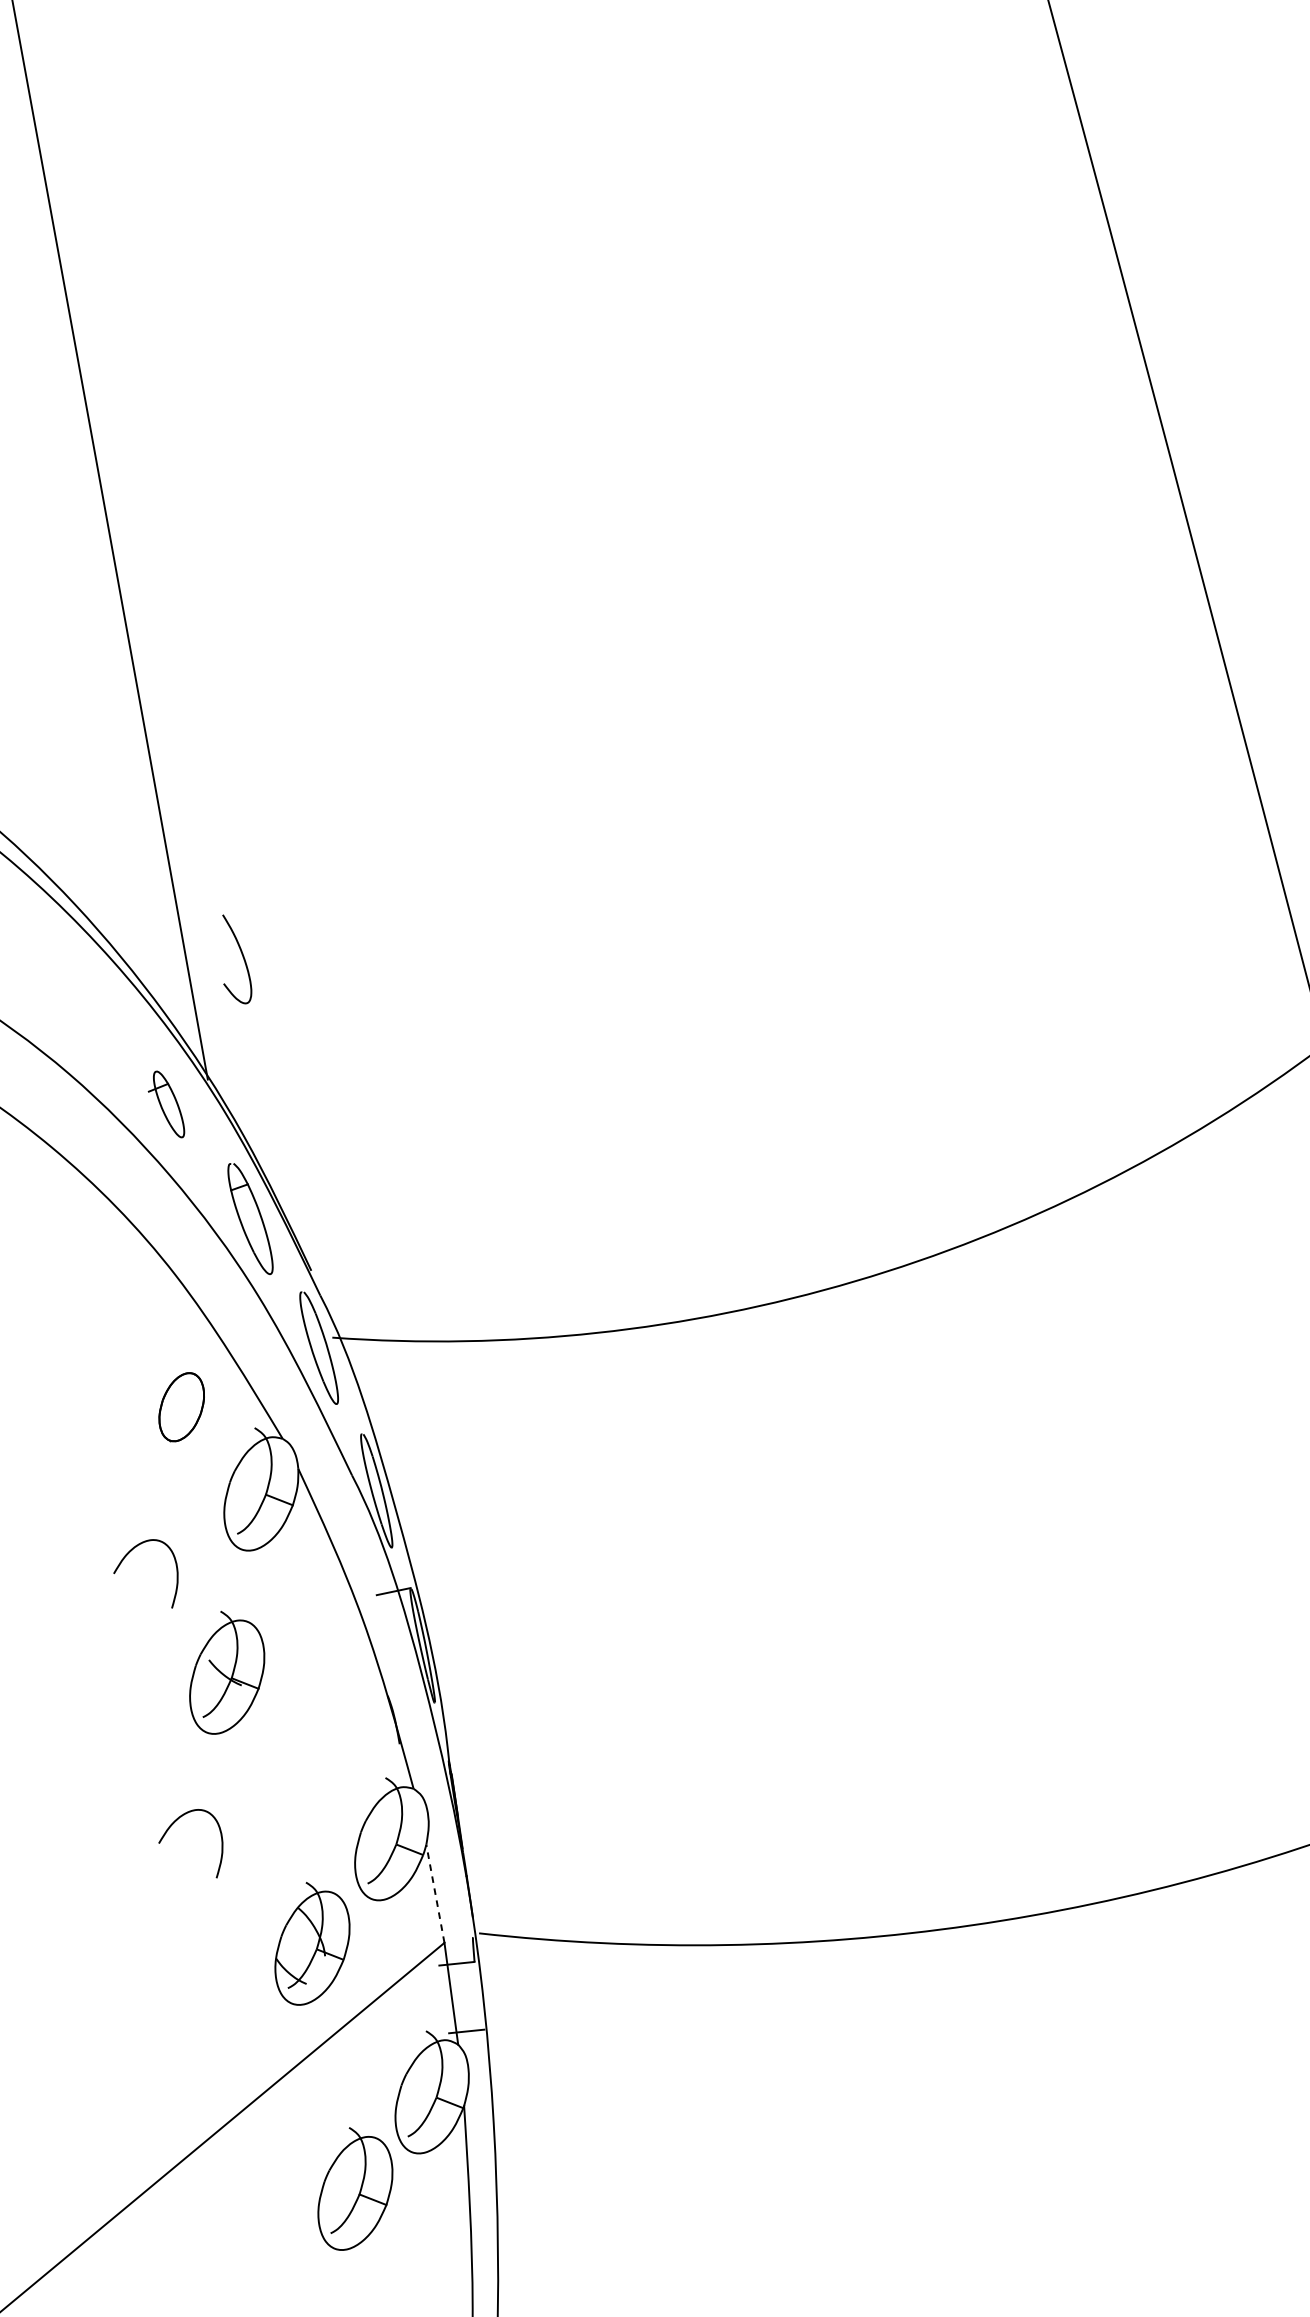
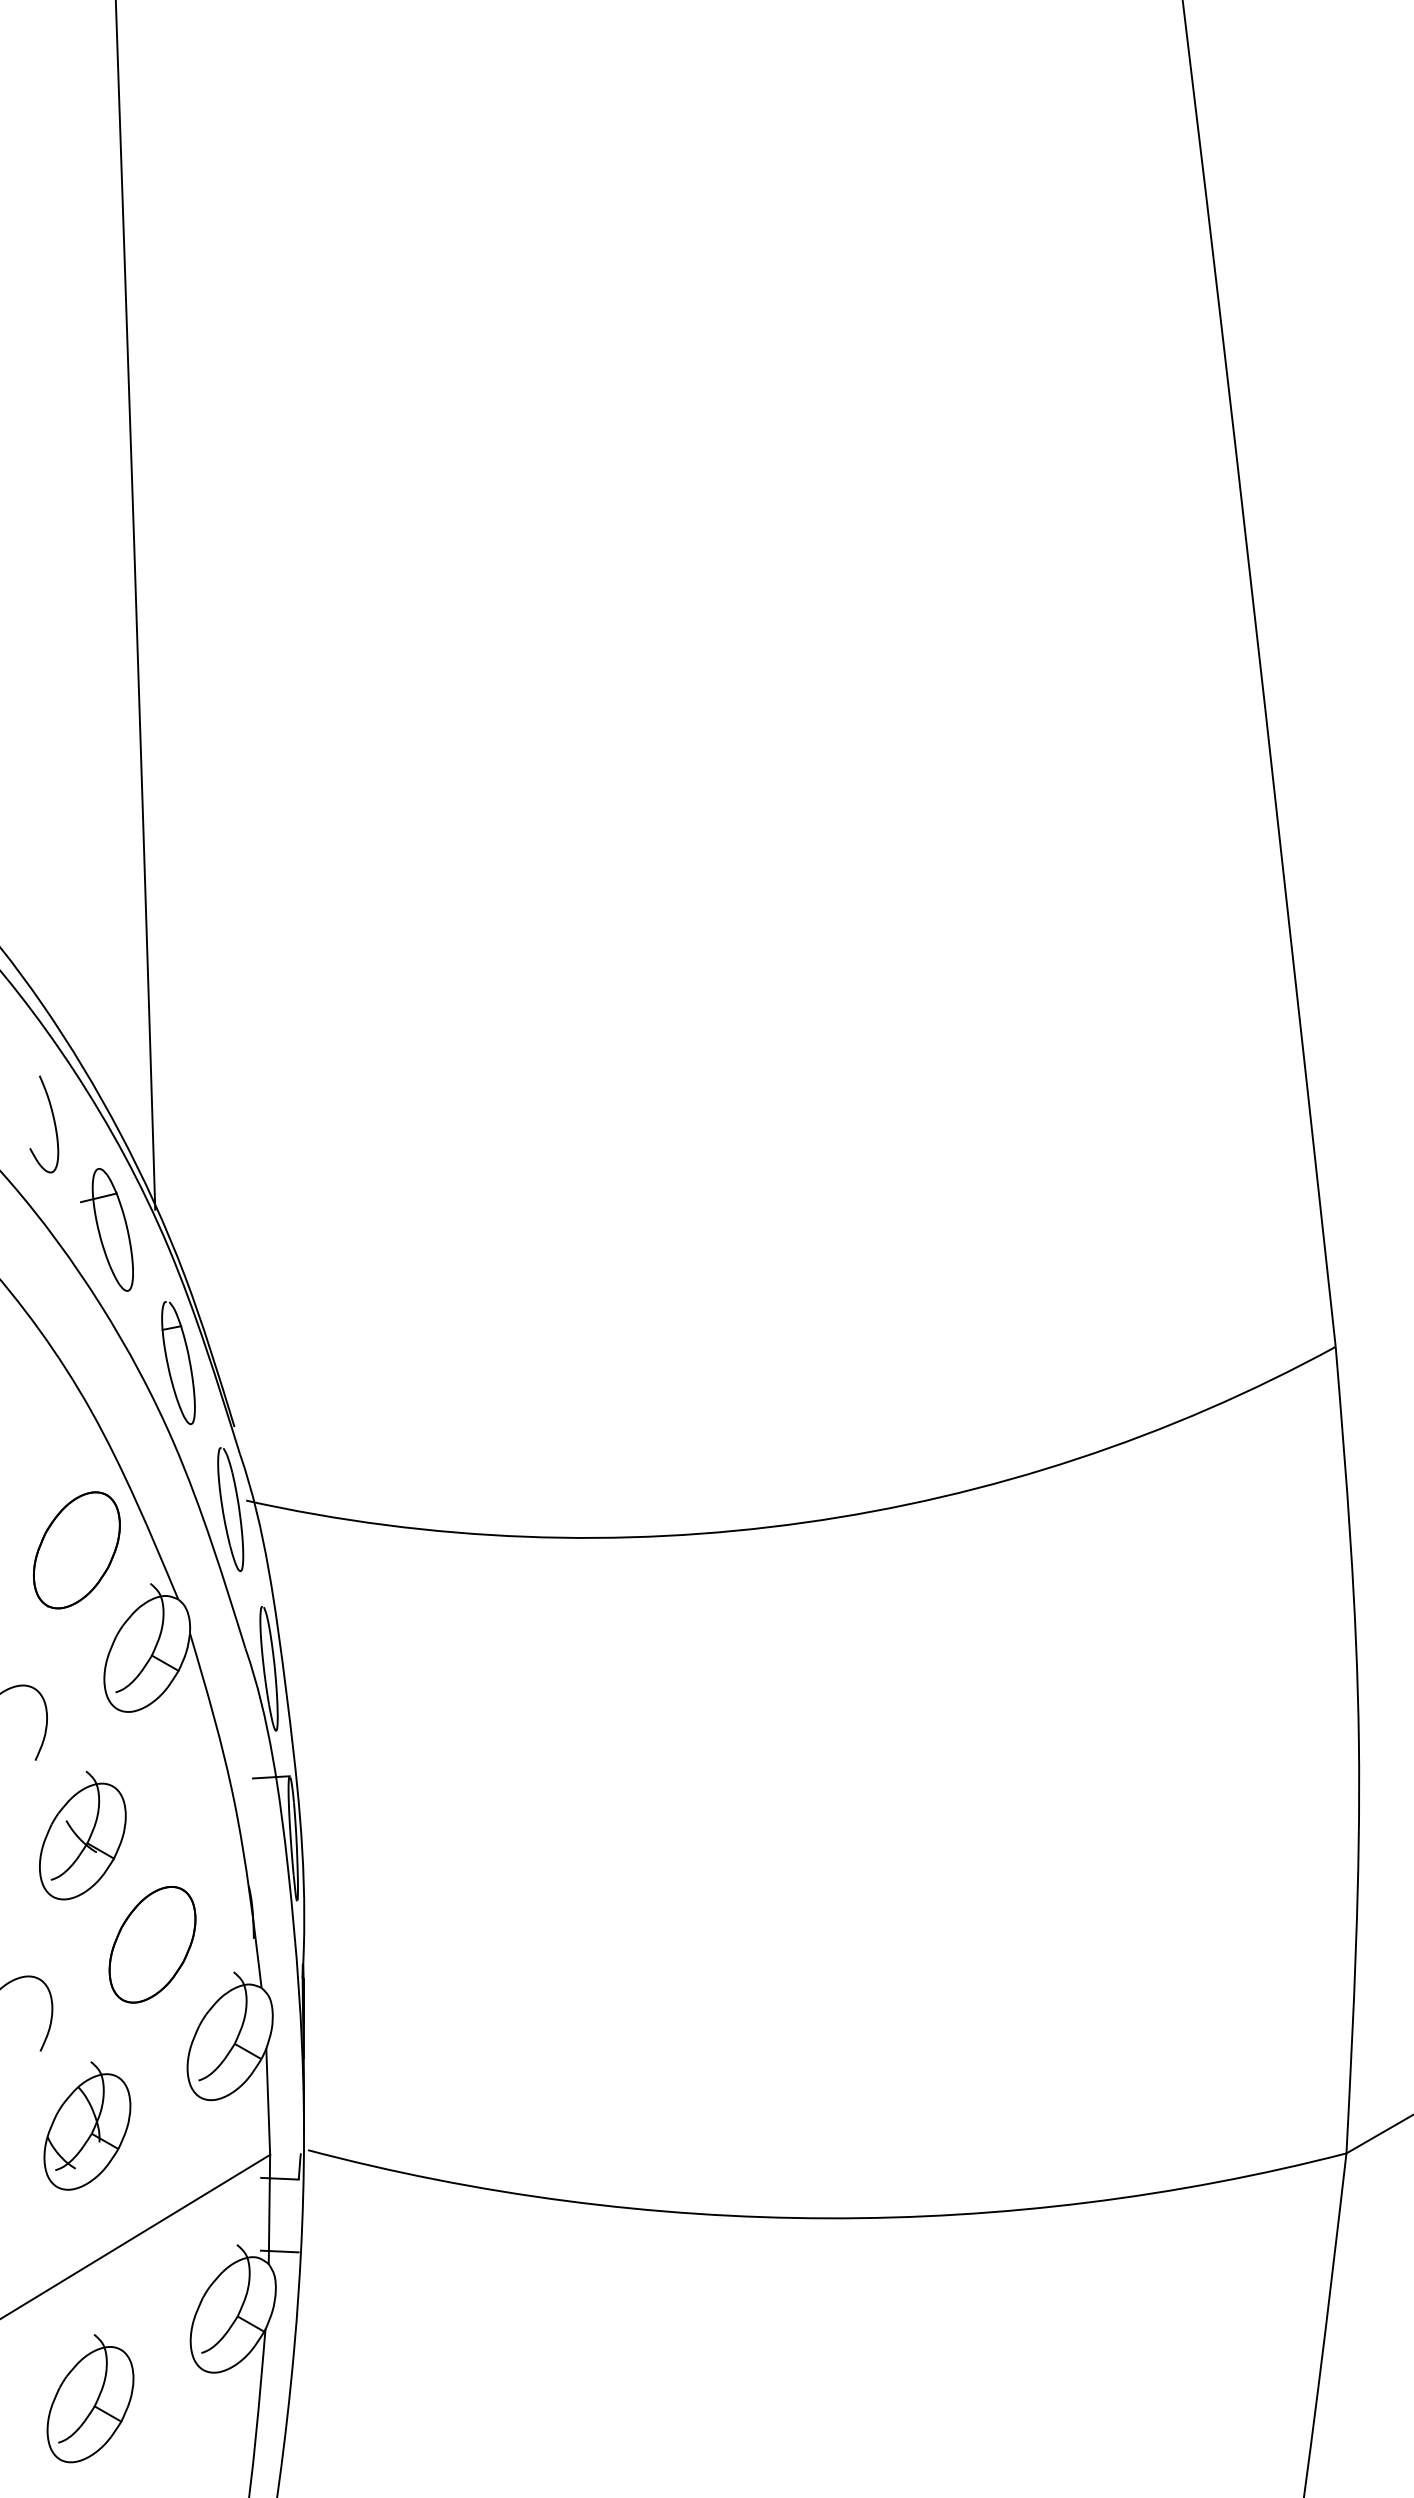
curve: (242, 956) -> (53, 1122), moved
part: (165, 1104) -> (106, 1229), size x1.67
part: (181, 1407) -> (76, 1550), size x1.67
part: (306, 1763) -> (152, 1944), added
line: (435, 1893) -> (268, 2101), dashed -> solid
part: (311, 1942) -> (87, 2125), moved
part: (354, 2187) -> (90, 2398), moved

